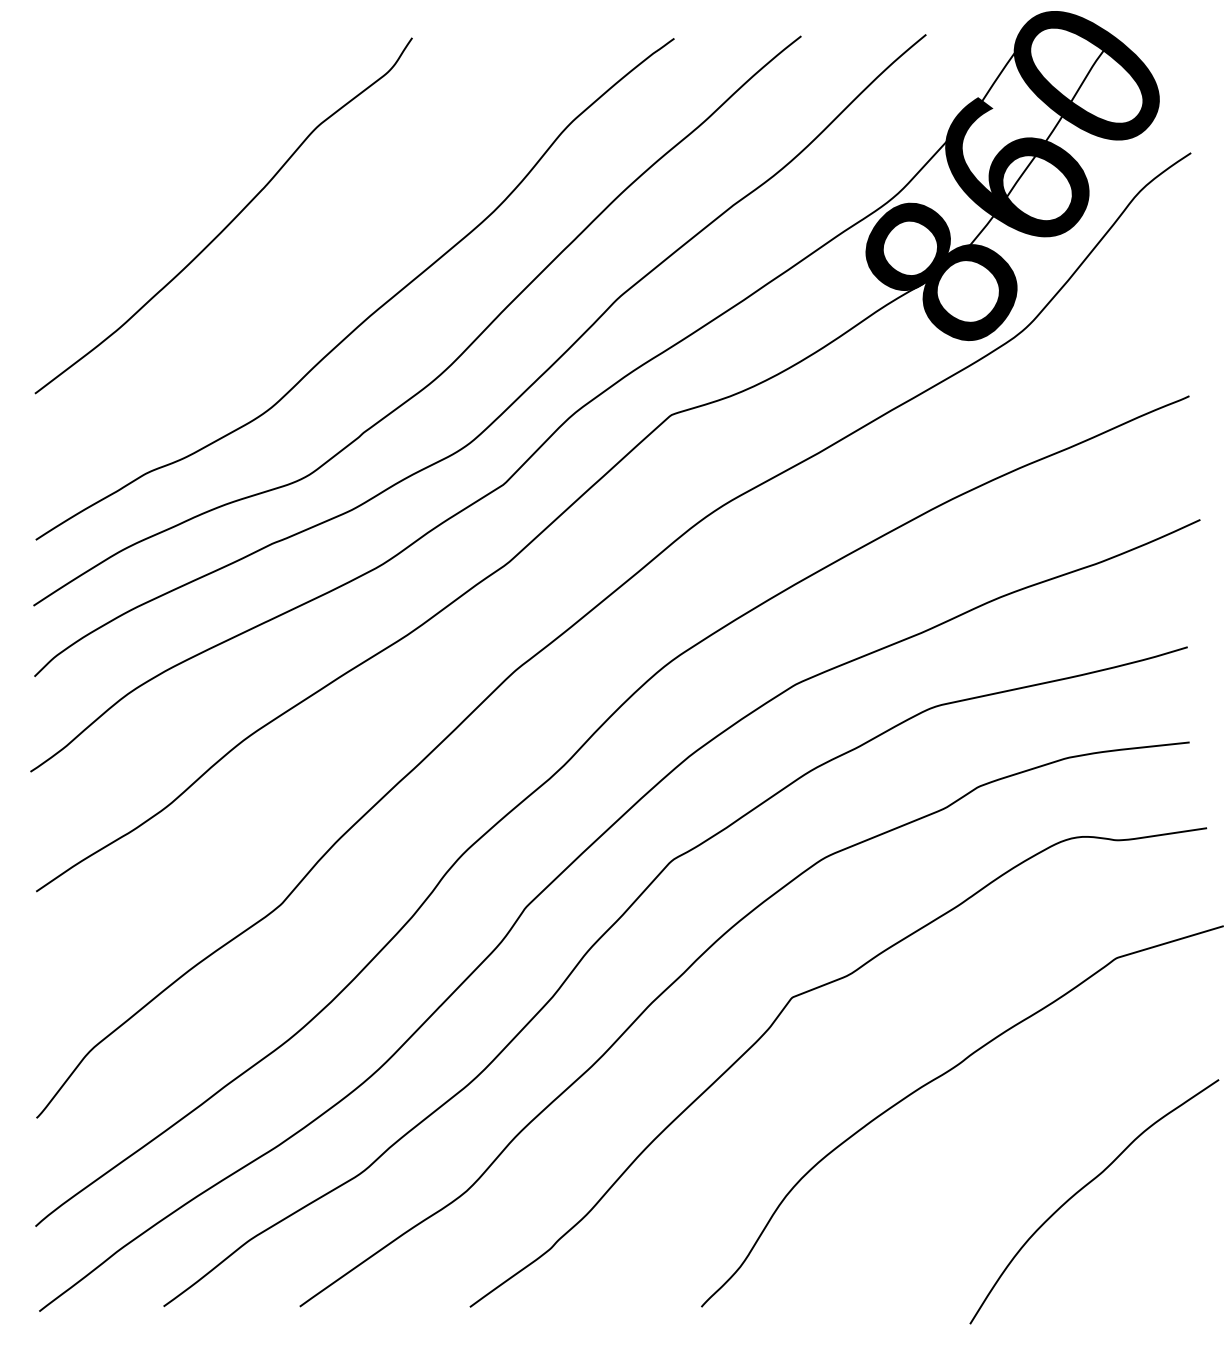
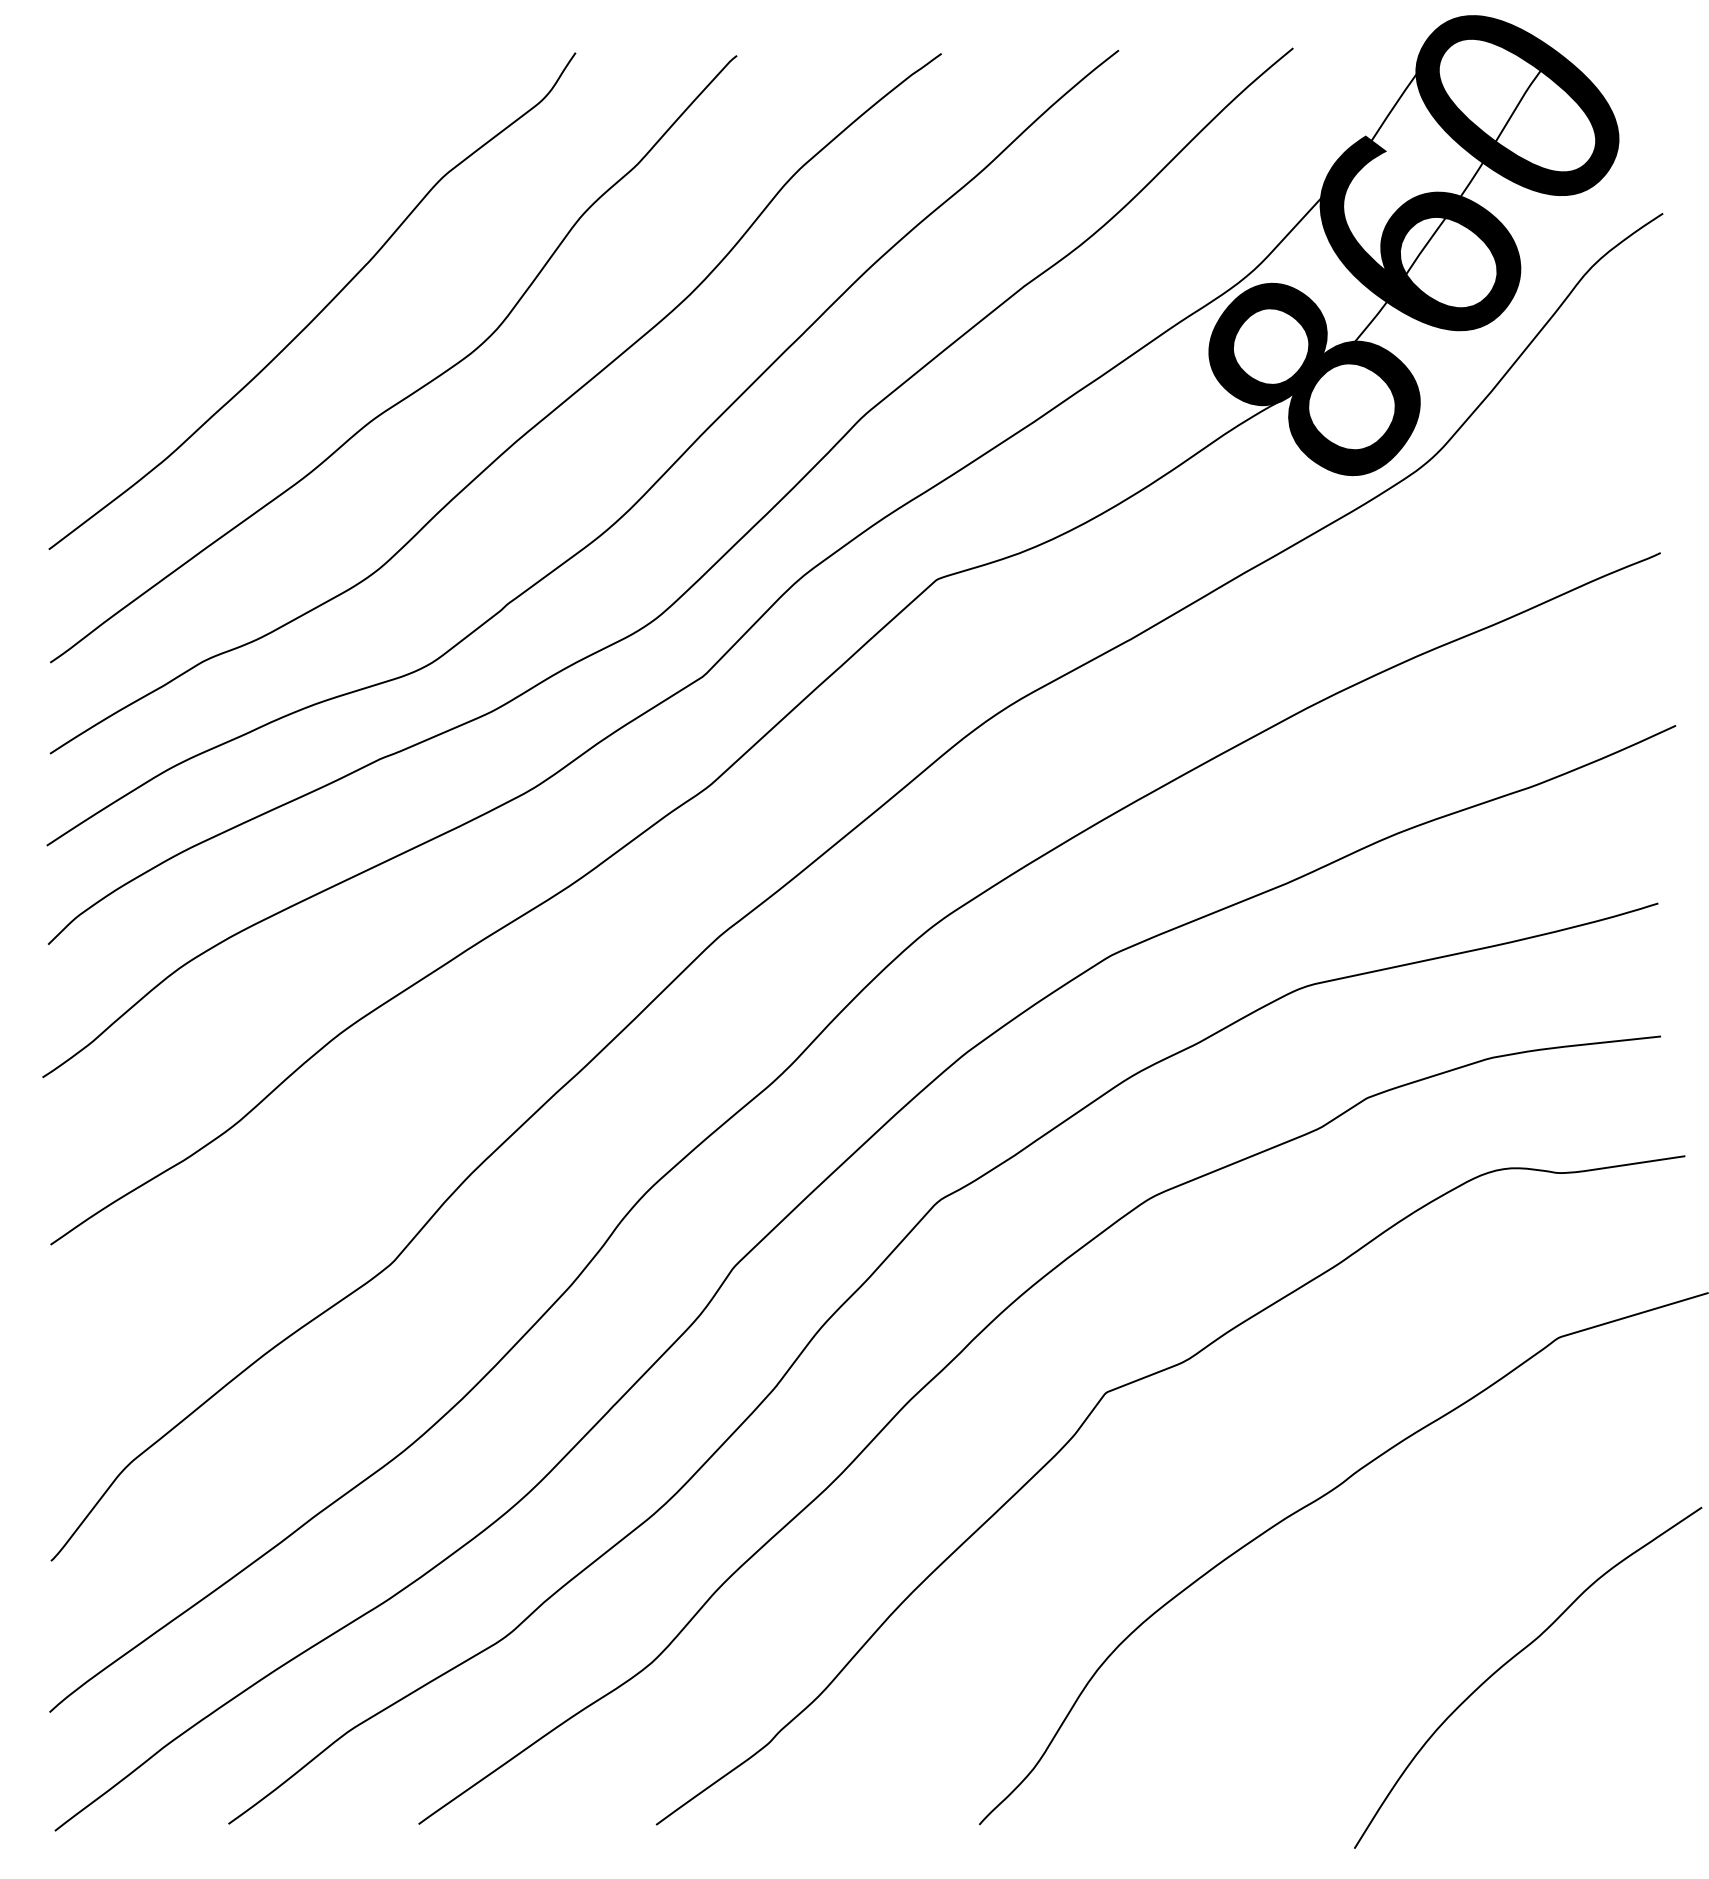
curve: (297, 279) -> (415, 390), added

